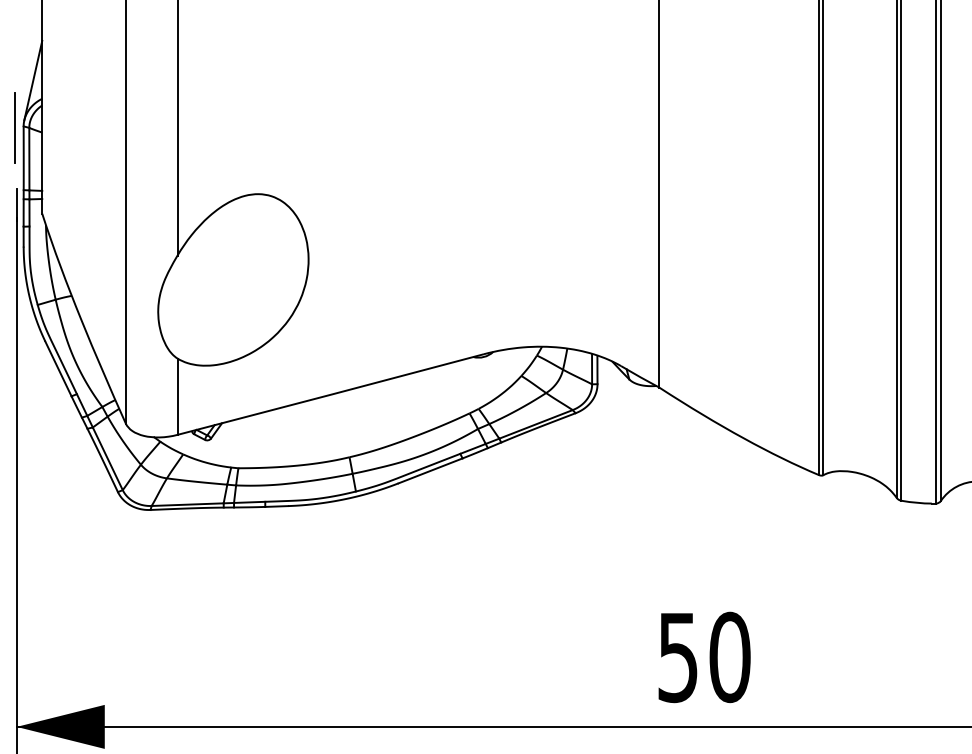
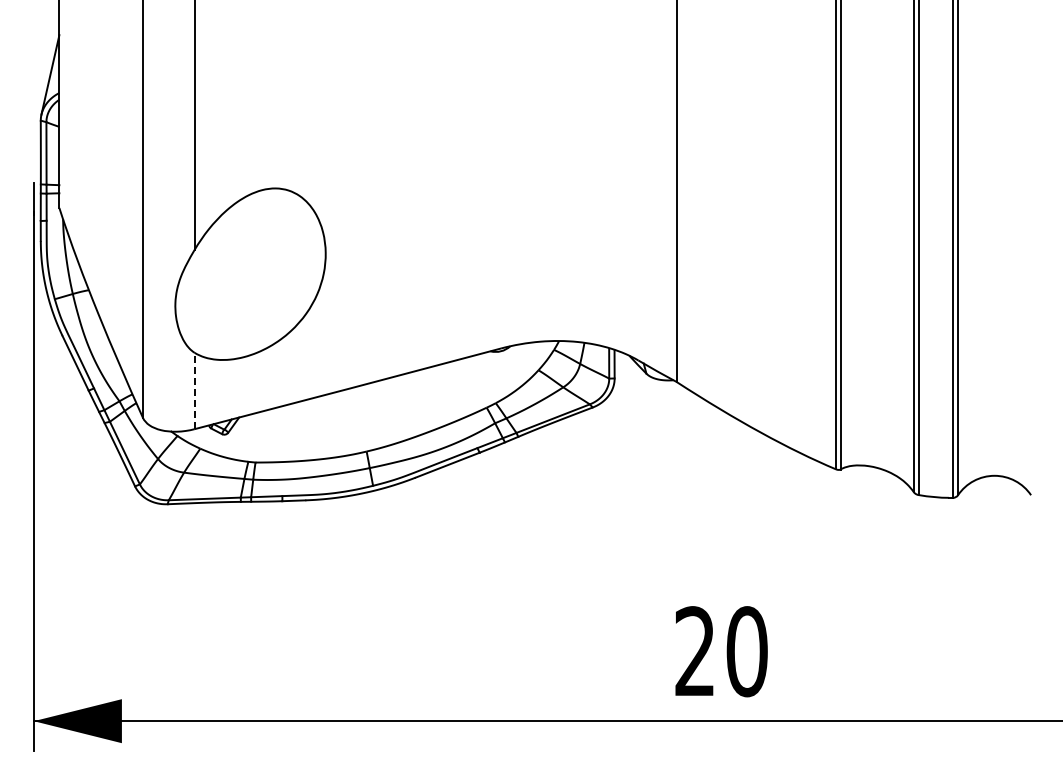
line: (14, 127) -> (31, 121), removed
line: (177, 396) -> (194, 390), solid -> dashed
text: (677, 657) -> (694, 651), 50 -> 20

